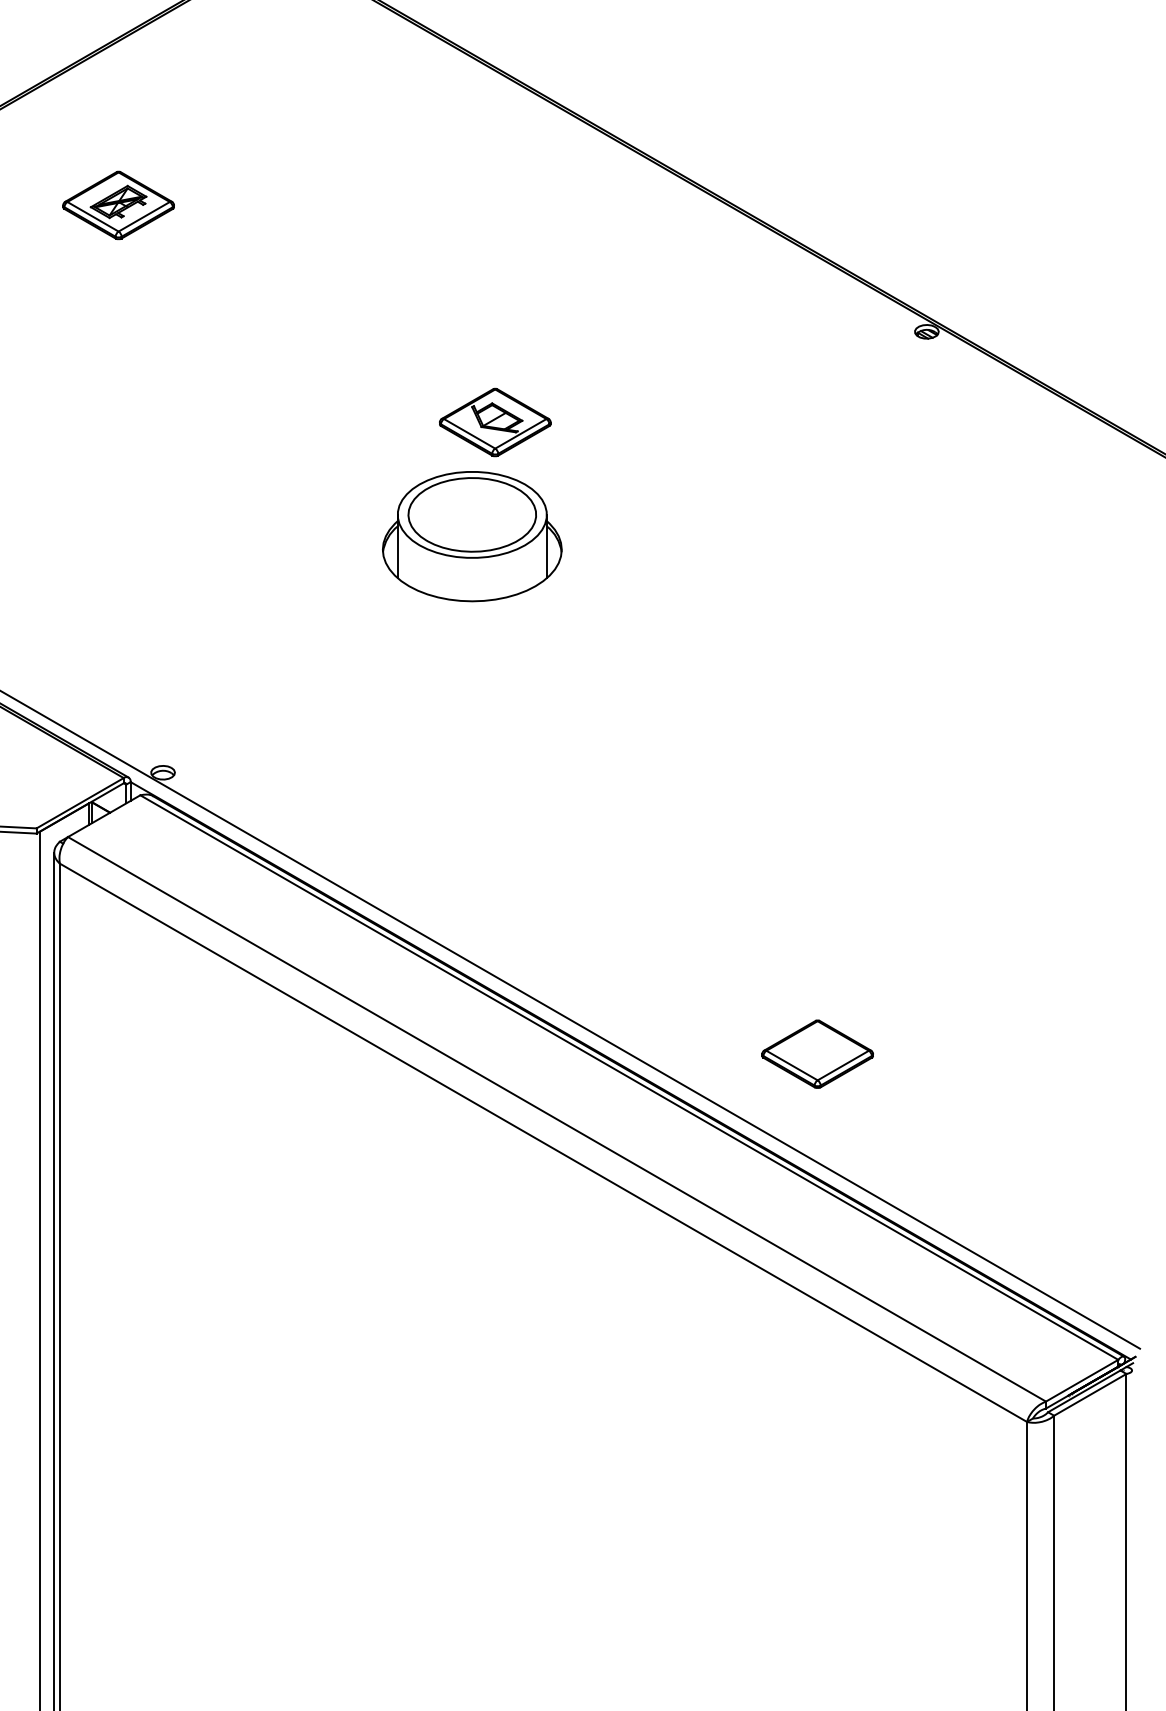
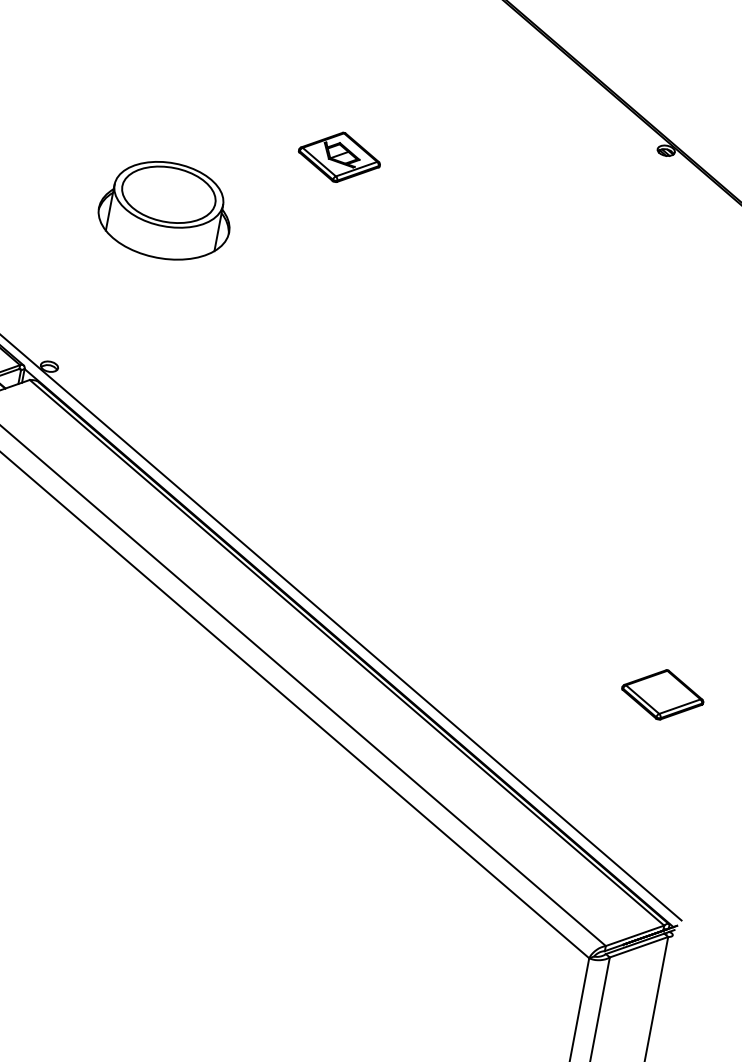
part: (472, 536) -> (166, 210), moved
part: (817, 1053) -> (662, 694), moved

